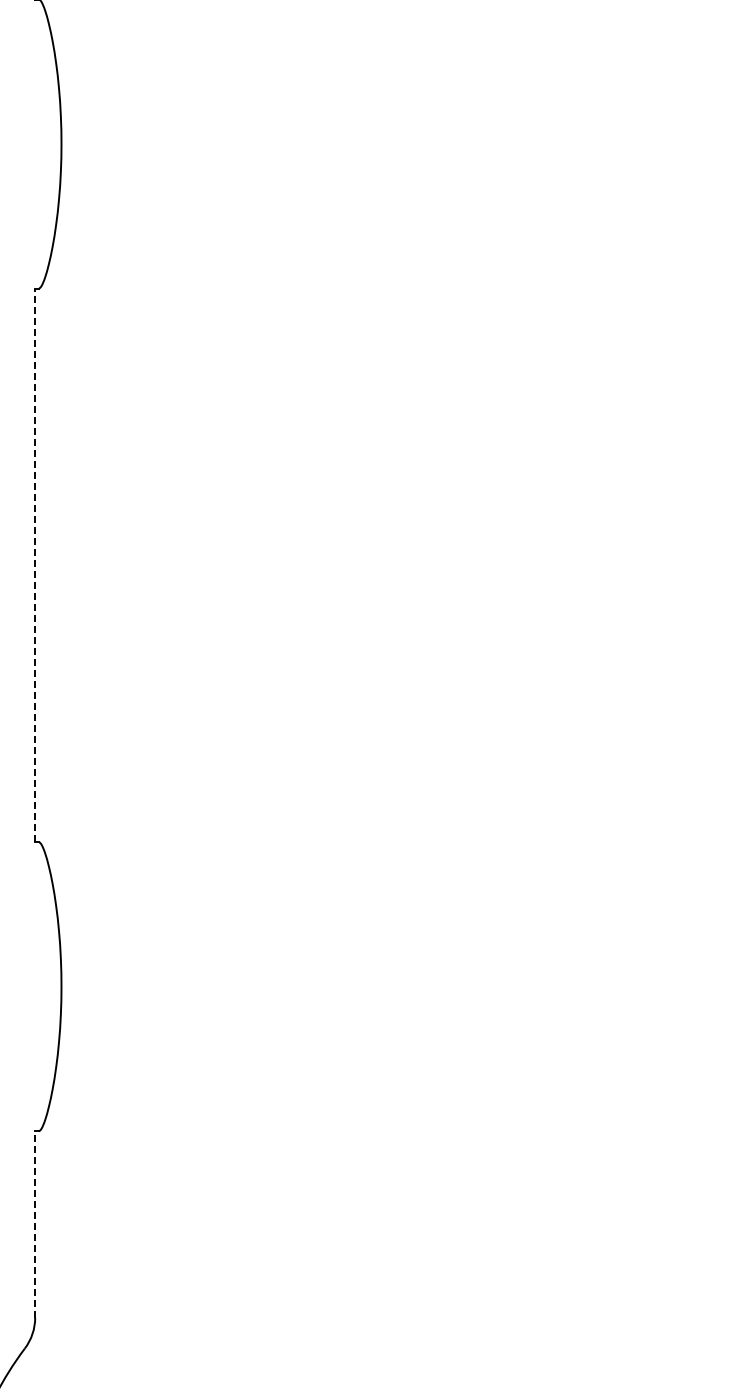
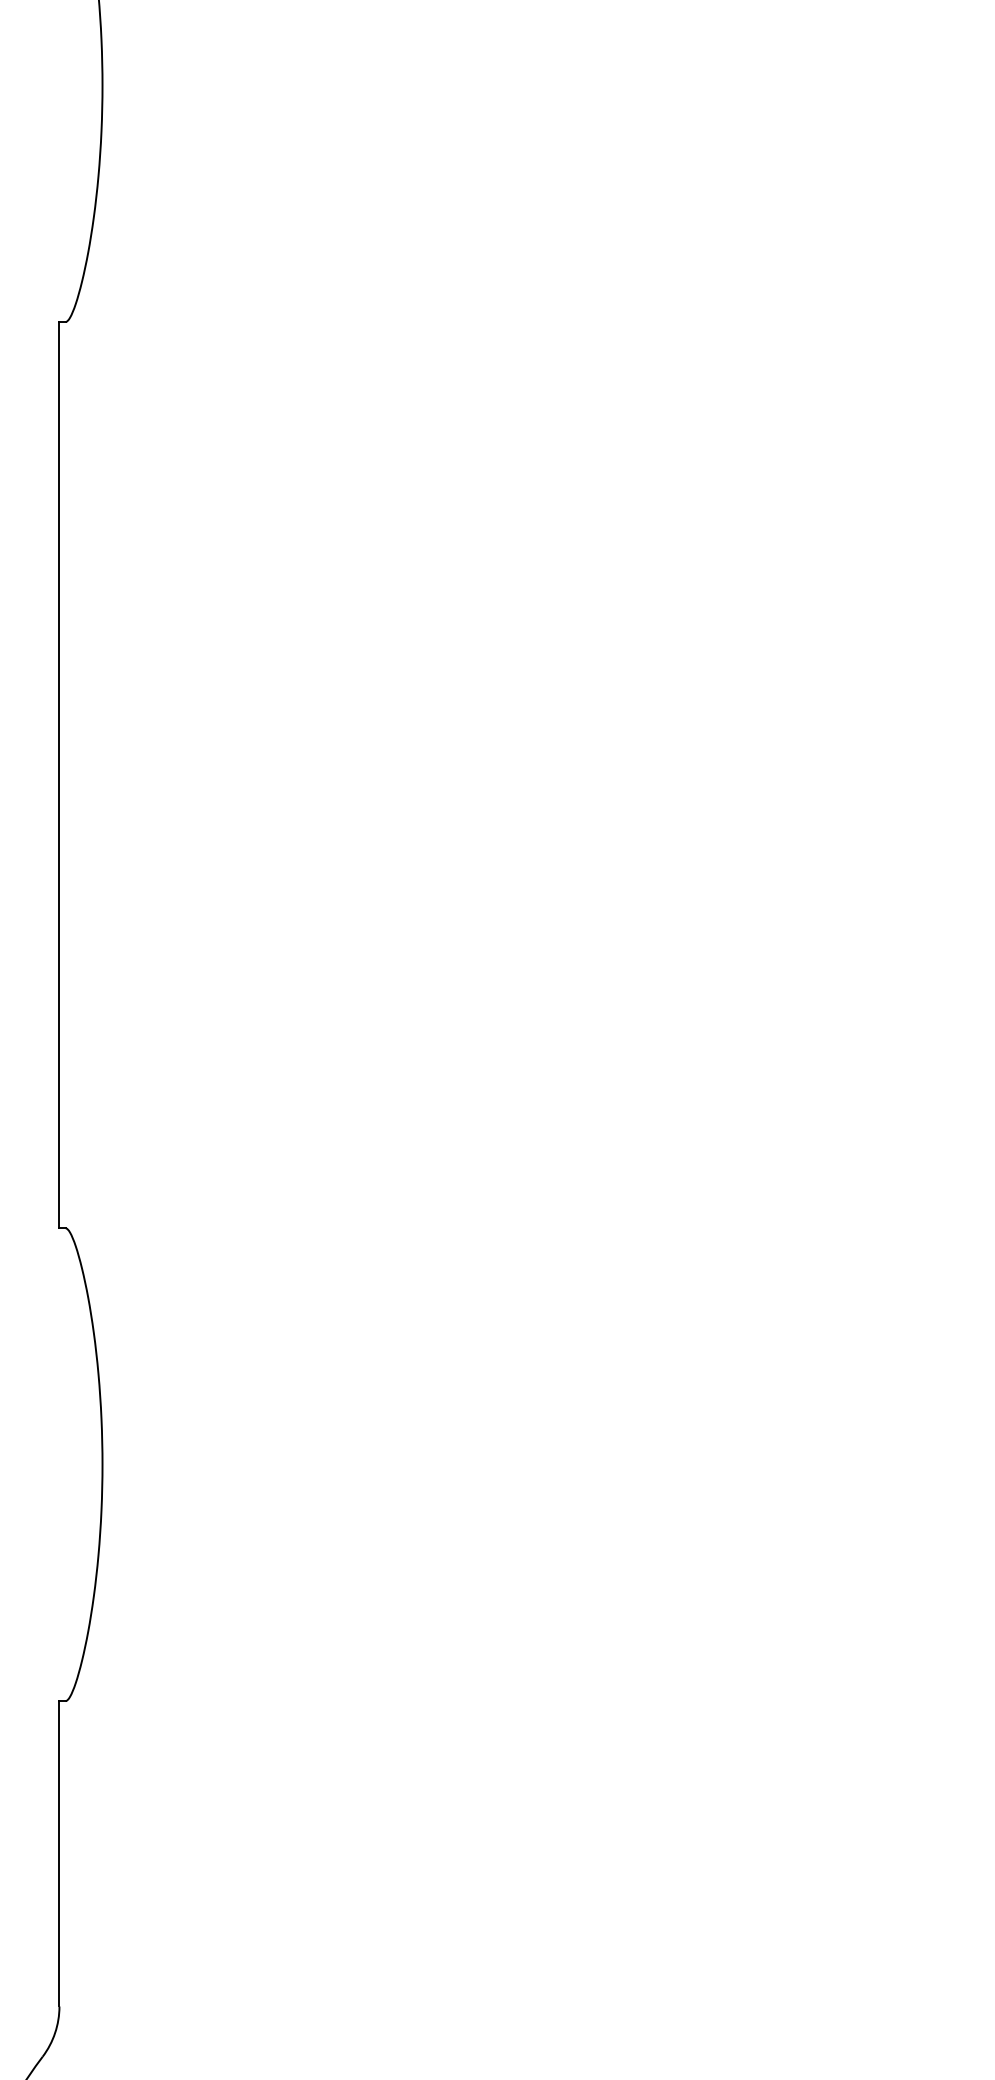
line: (35, 565) -> (59, 775), dashed -> solid
line: (35, 1223) -> (59, 1852), dashed -> solid

